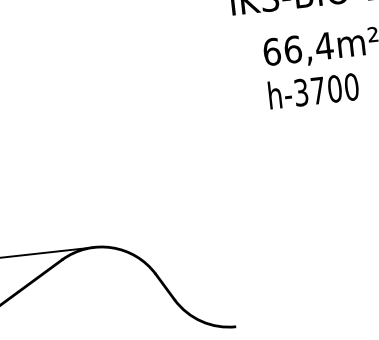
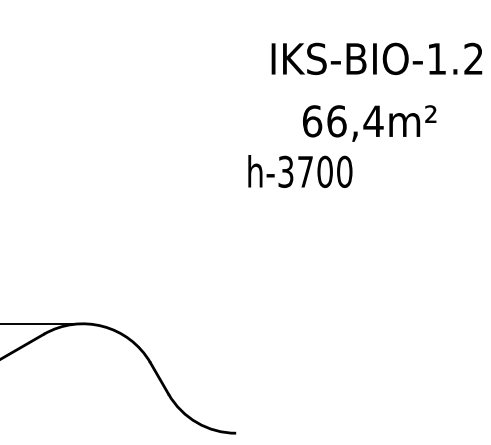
text: (313, 90) -> (300, 171), moved

